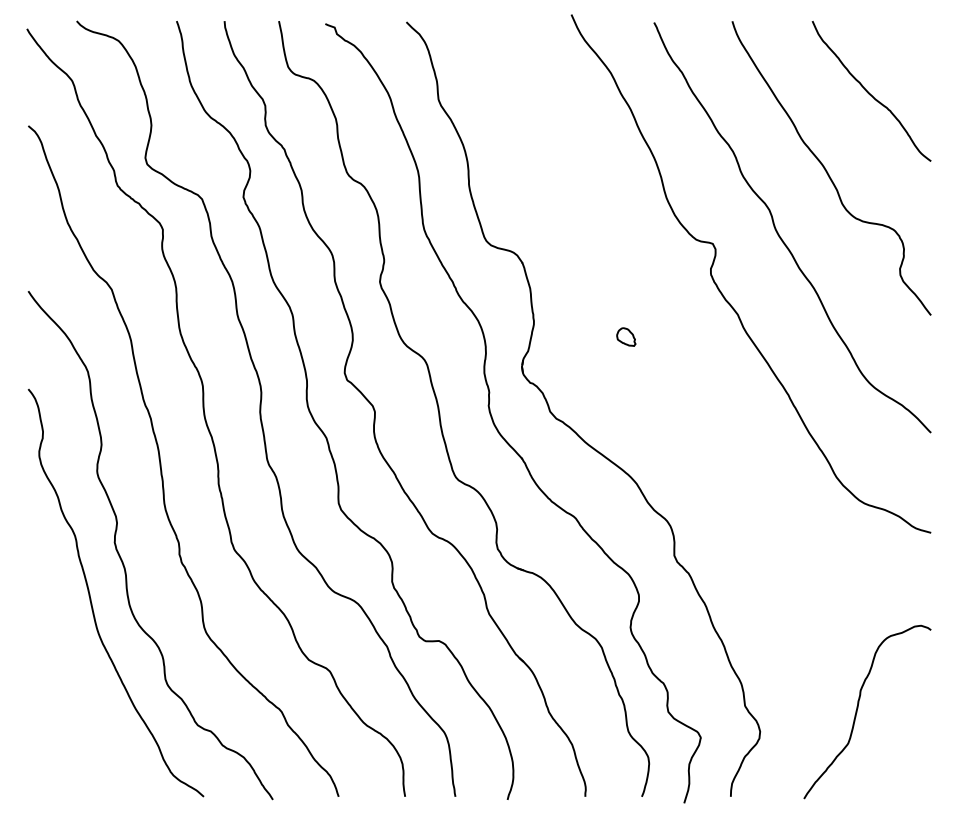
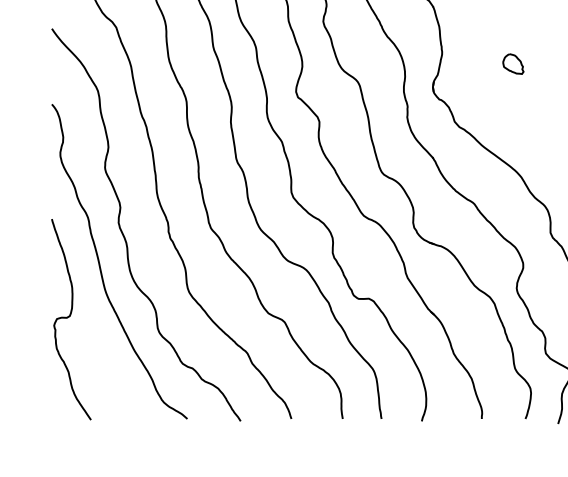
part: (626, 336) -> (513, 63), size x1.43
curve: (51, 664) -> (69, 316), added

